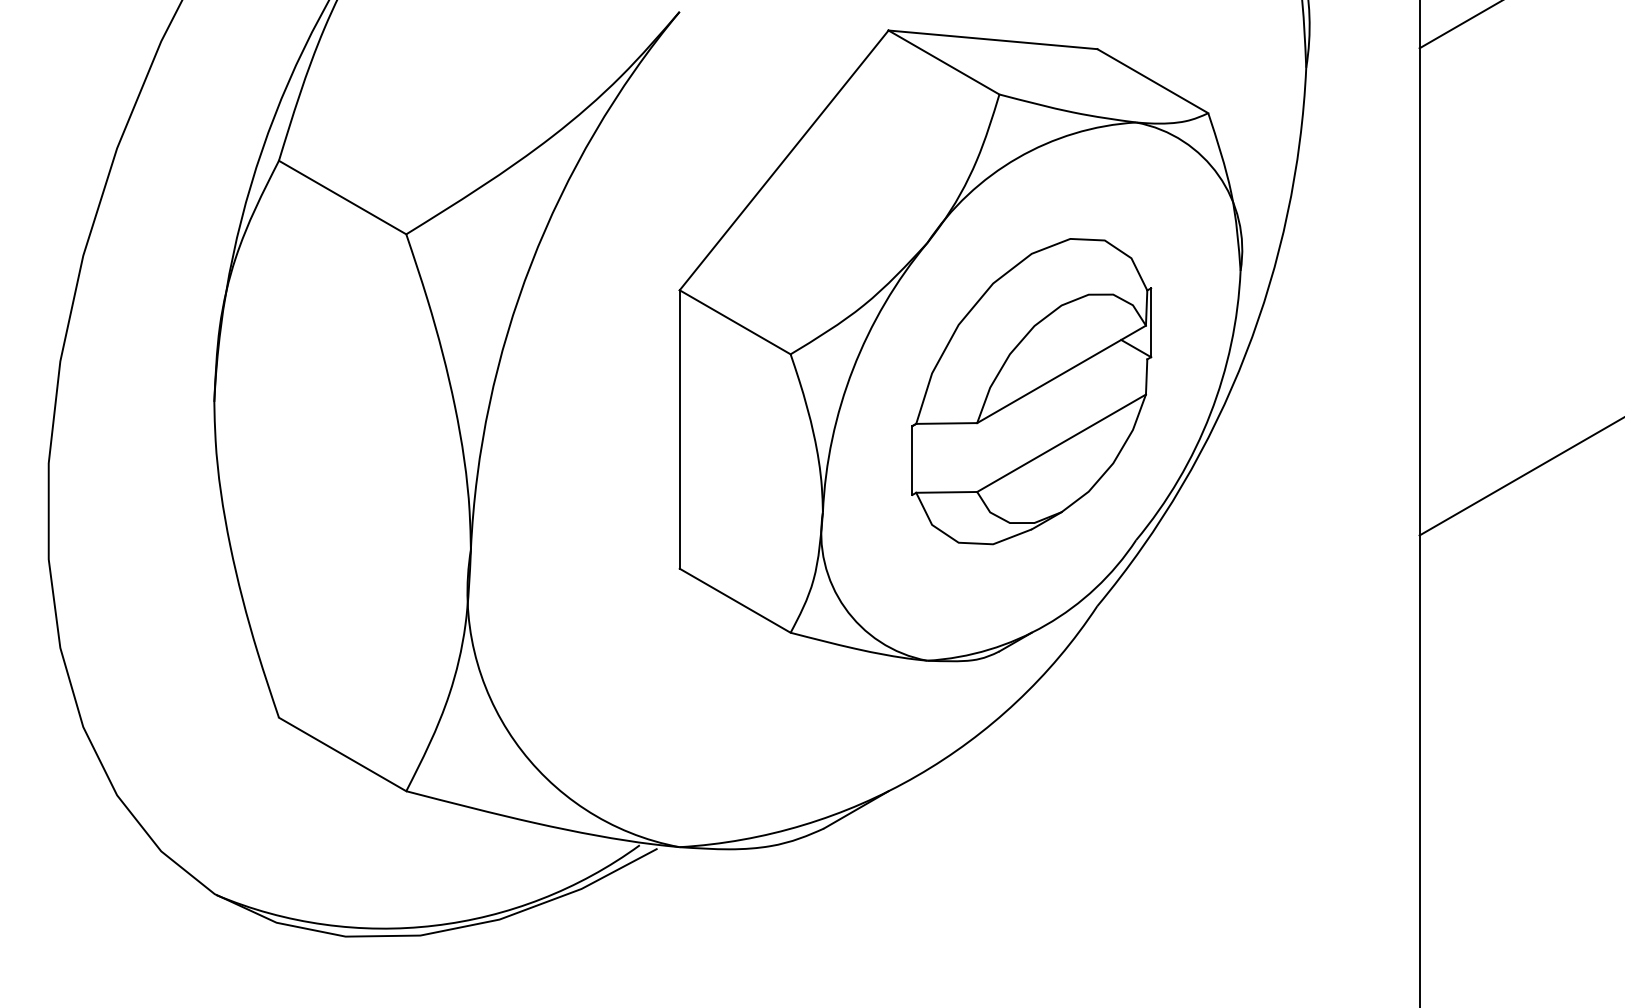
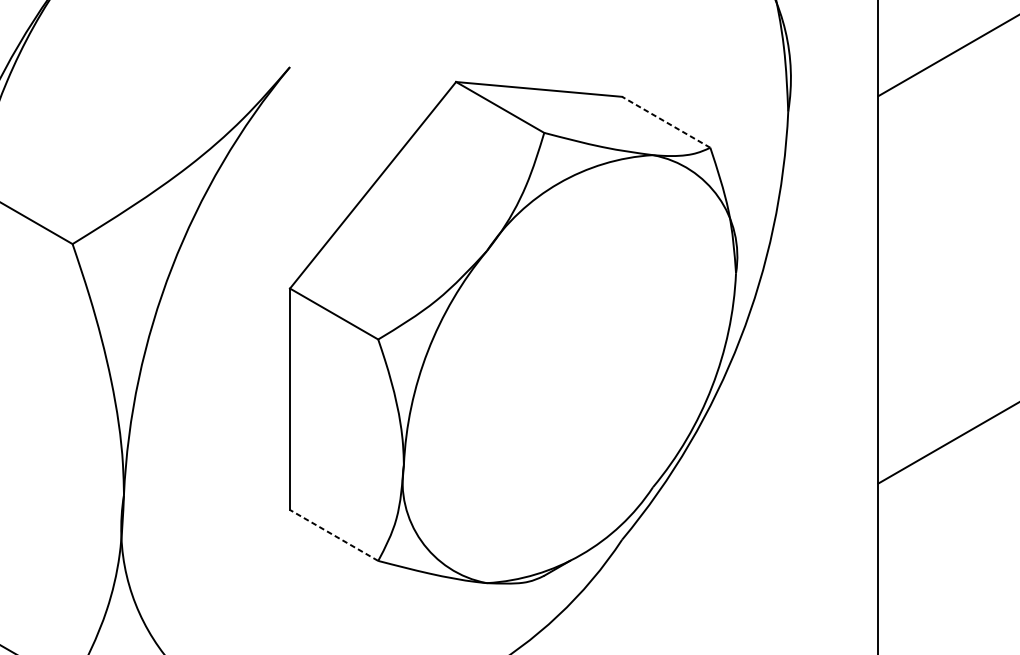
line: (1152, 80) -> (665, 121), solid -> dashed
part: (1031, 391) -> (569, 369), removed
line: (734, 600) -> (333, 535), solid -> dashed

